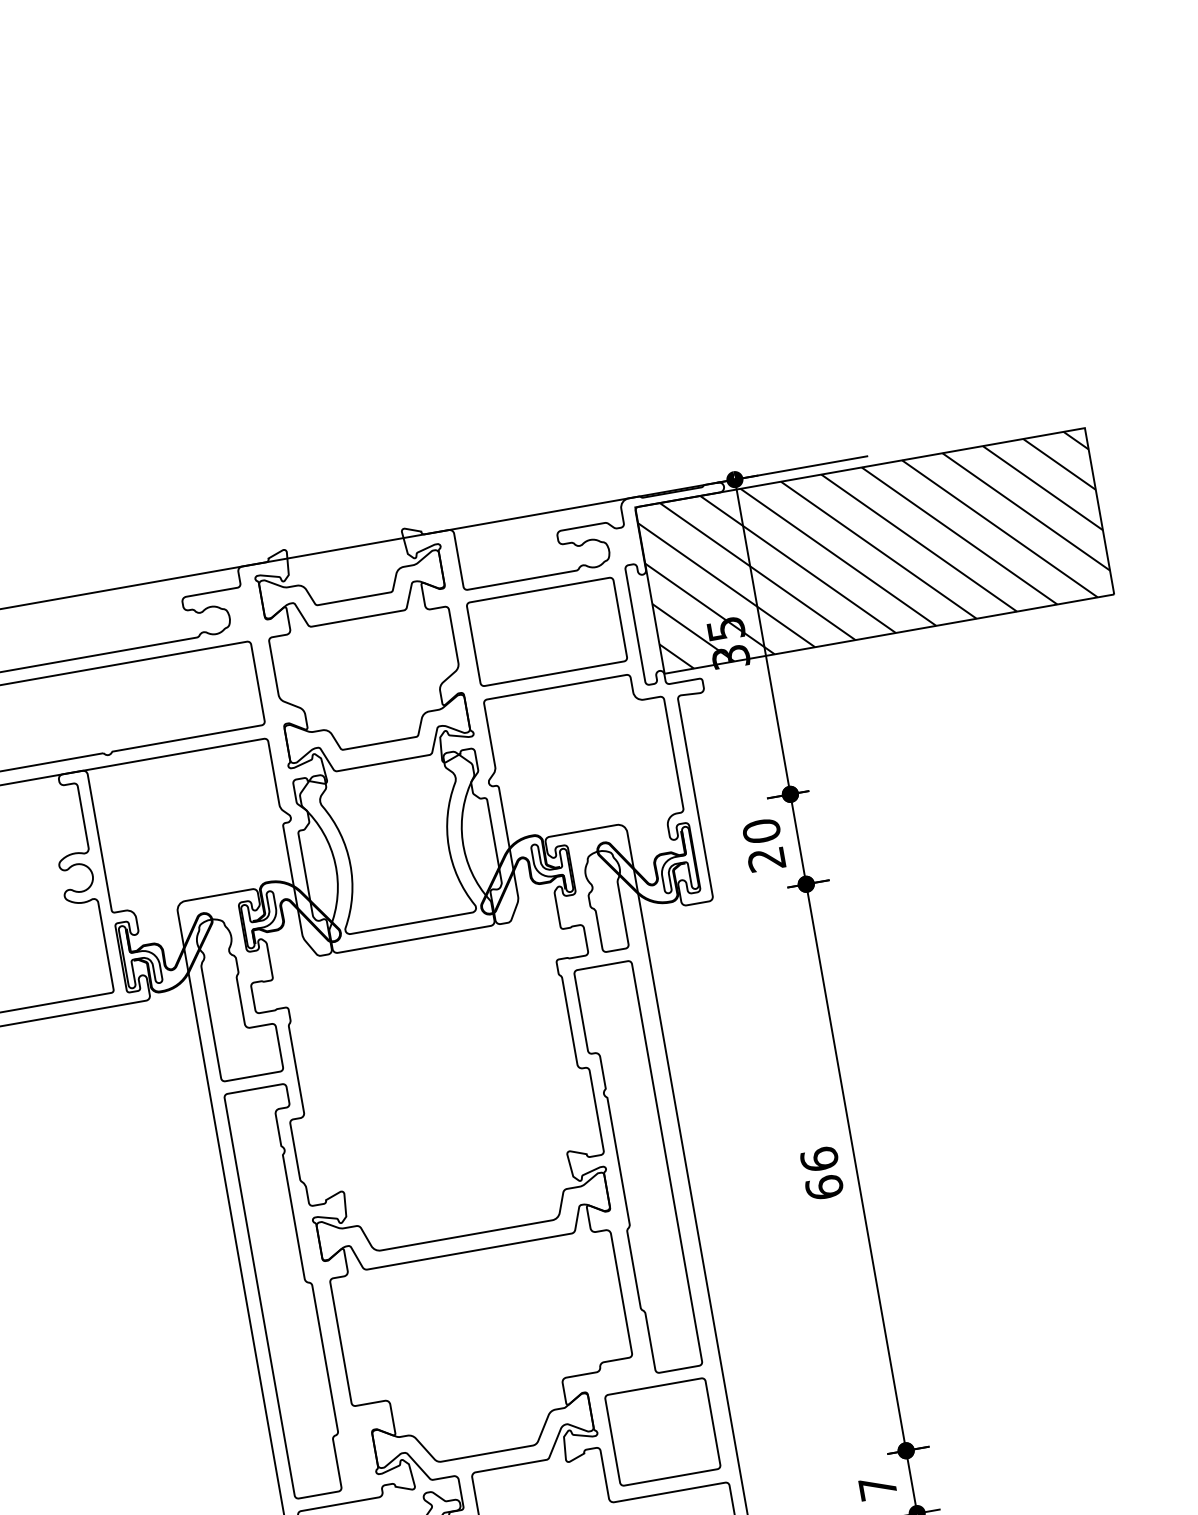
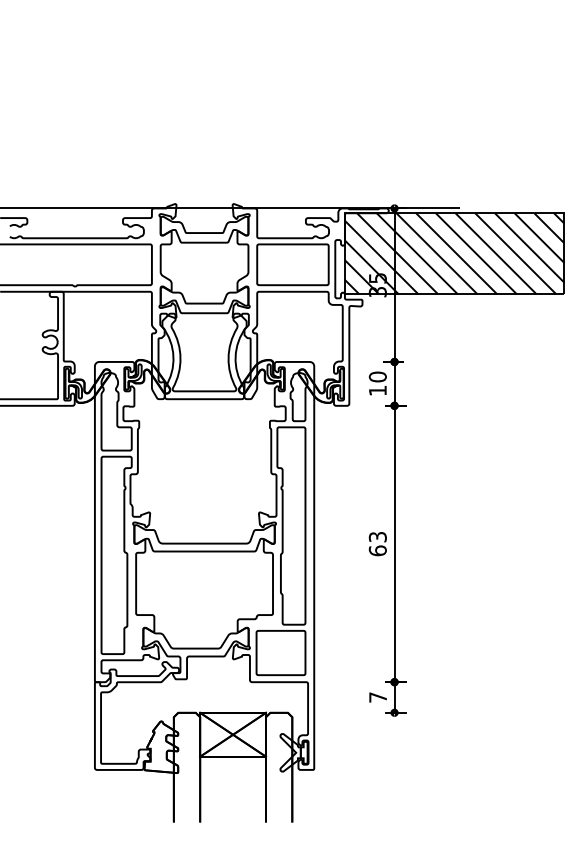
text: (765, 859) -> (377, 390), 20 -> 10
text: (818, 1158) -> (377, 536), 66 -> 63

